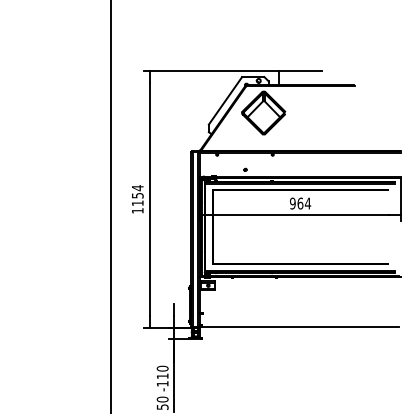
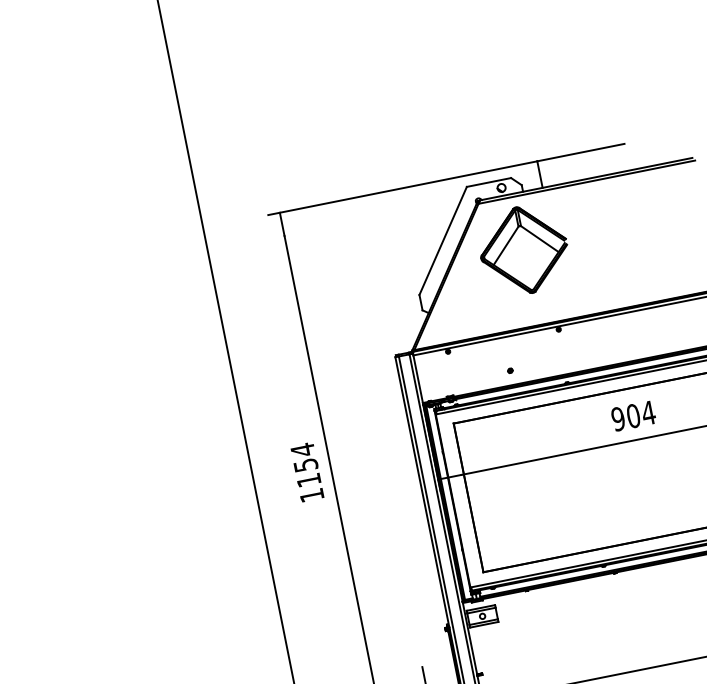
text: (300, 203) -> (633, 415), 964 -> 904

